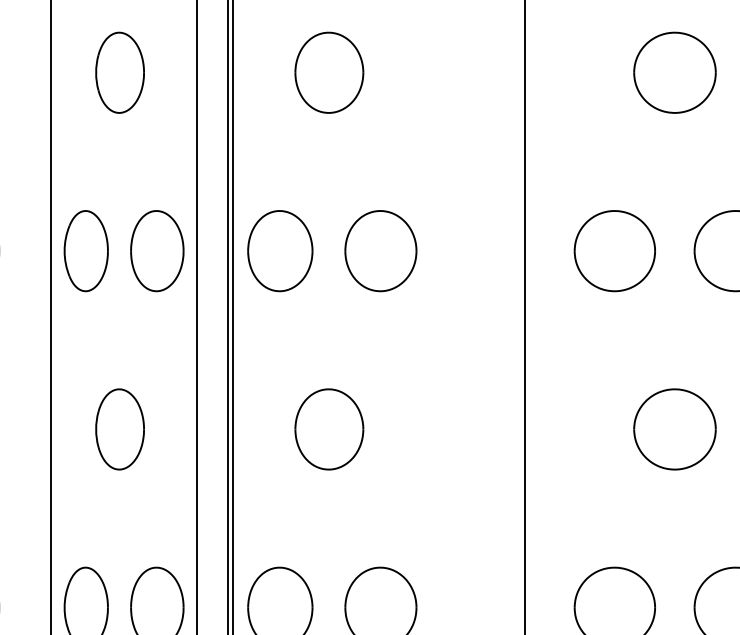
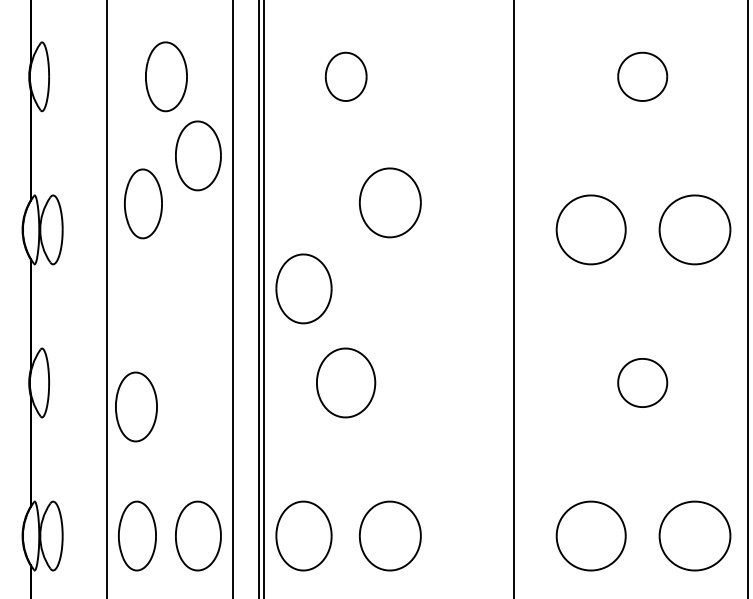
part: (329, 72) -> (346, 76), size x0.7
part: (674, 72) -> (642, 76), size x0.7
part: (86, 250) -> (143, 203), moved
part: (157, 250) -> (198, 155), moved
part: (279, 250) -> (303, 288), moved
part: (381, 250) -> (390, 202), moved
part: (120, 428) -> (136, 406), moved
part: (674, 428) -> (642, 382), size x0.7

